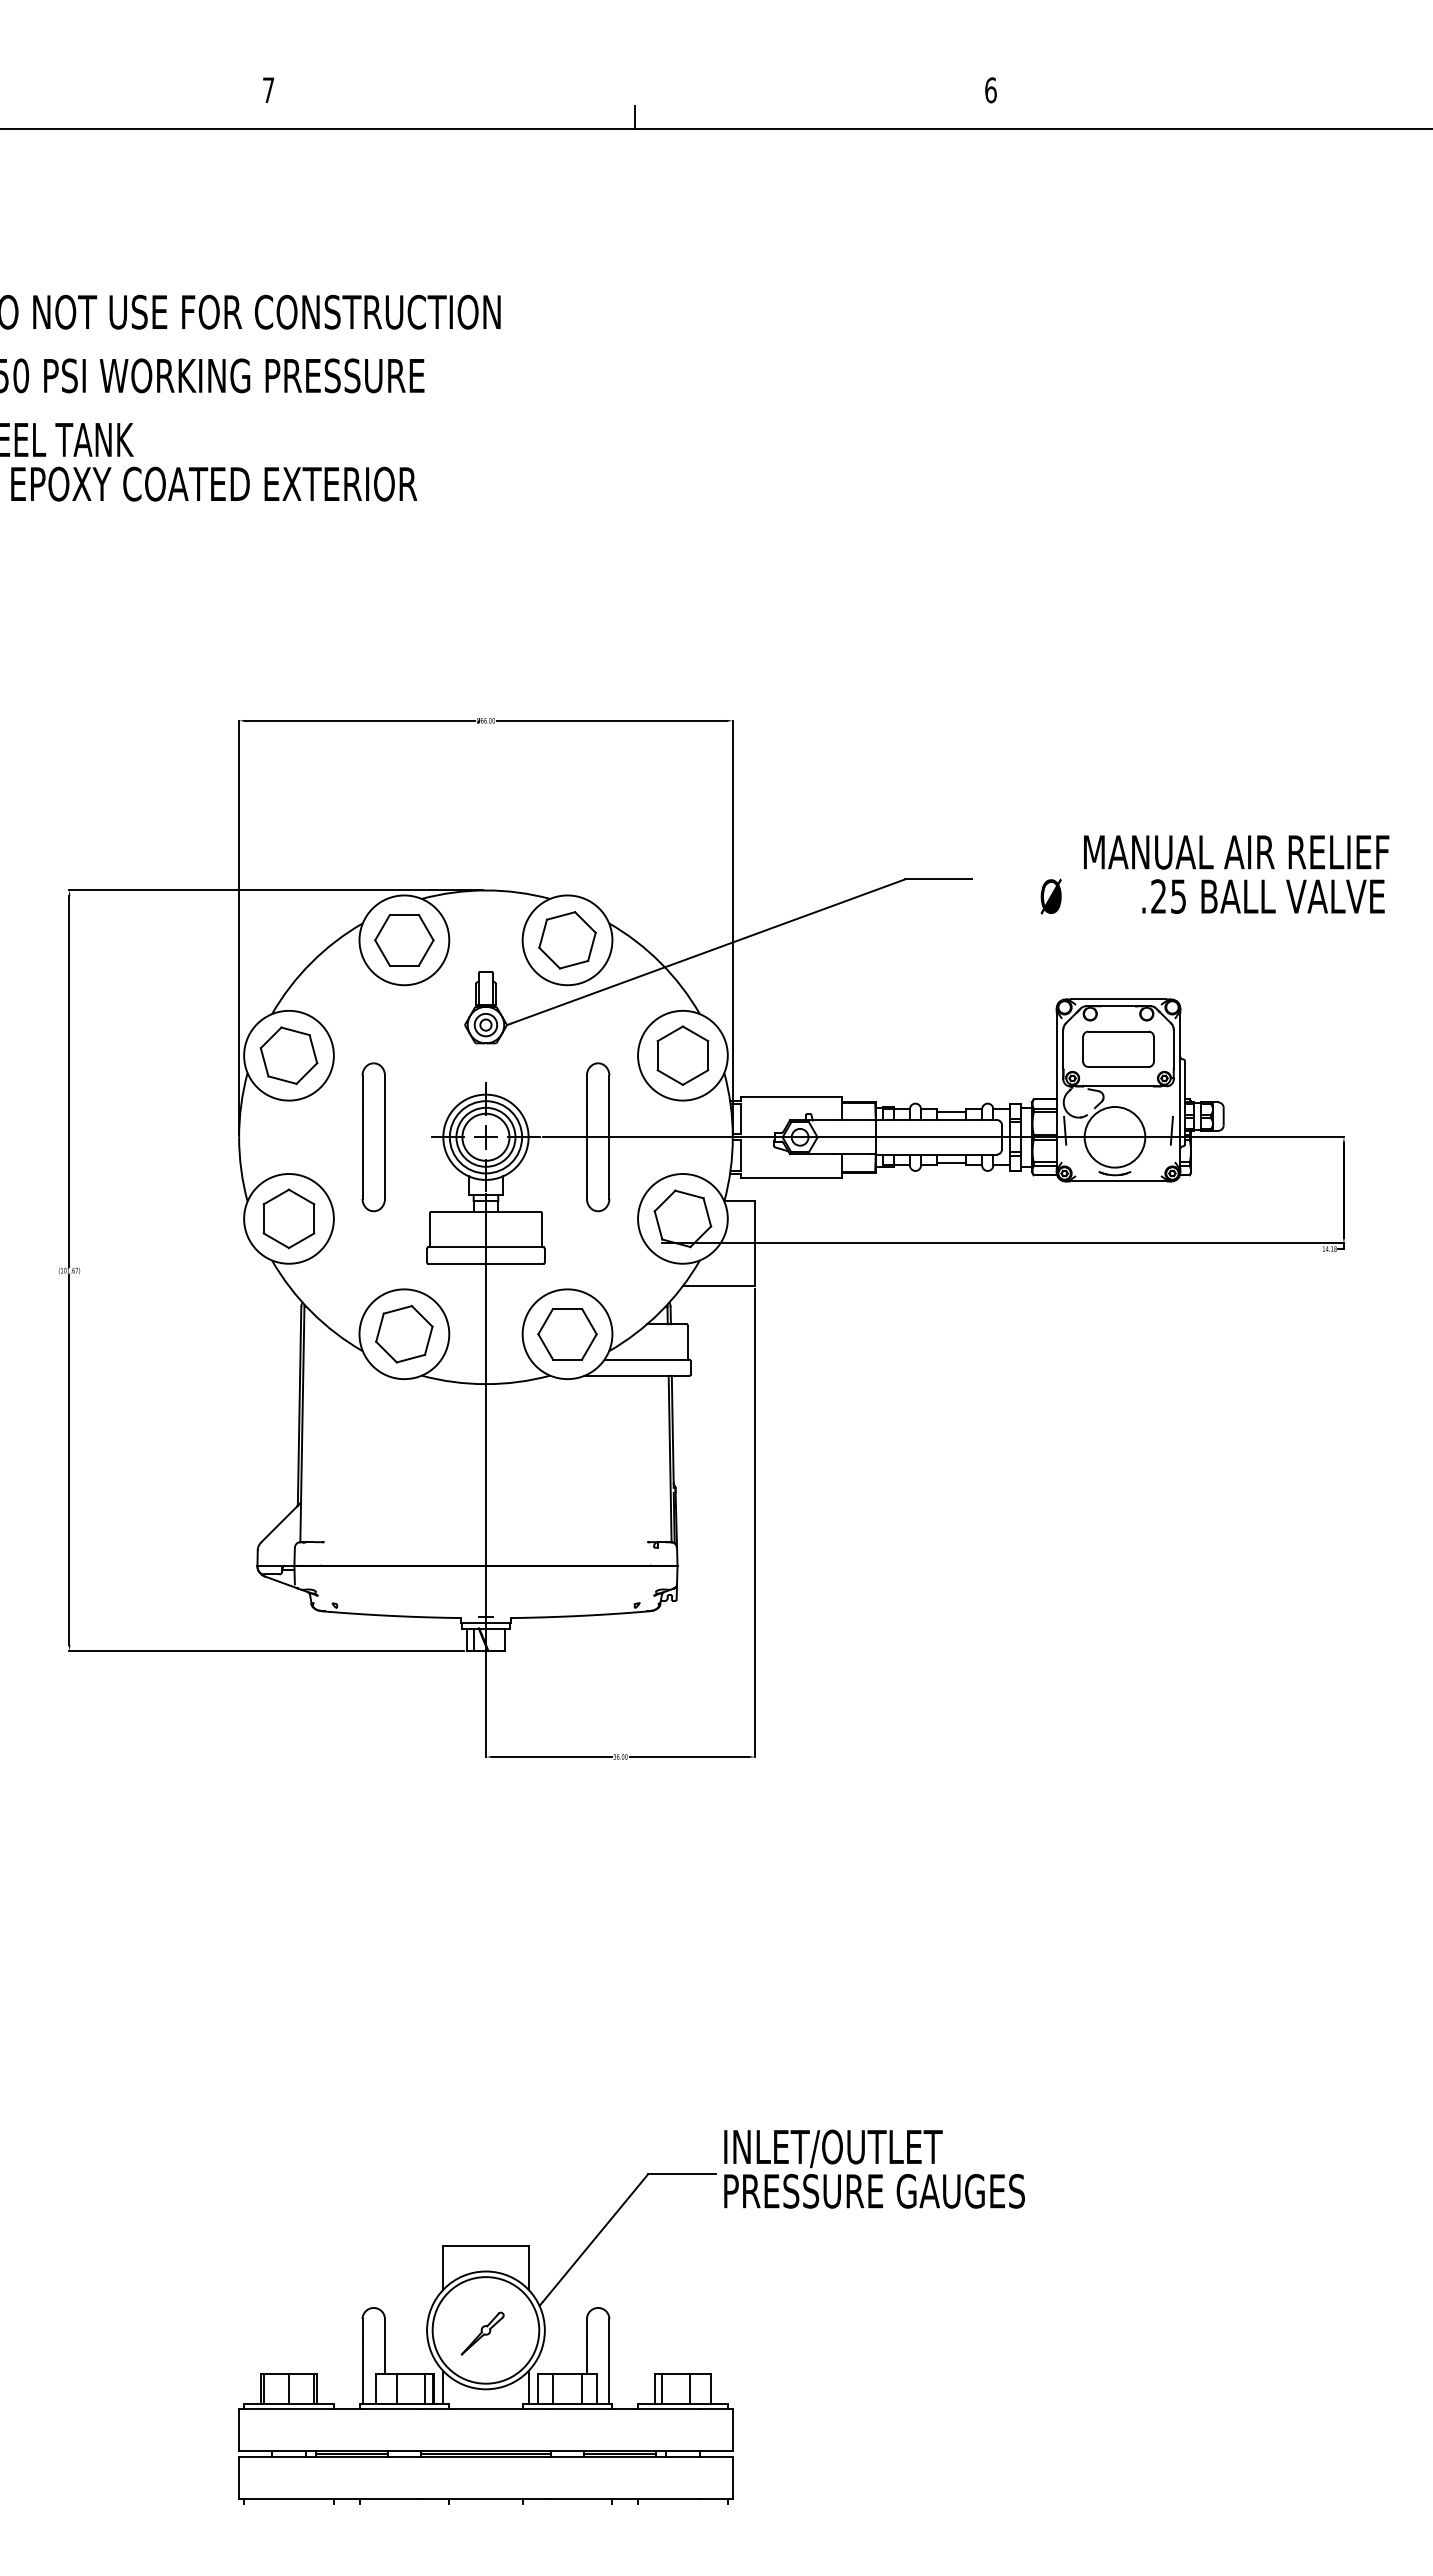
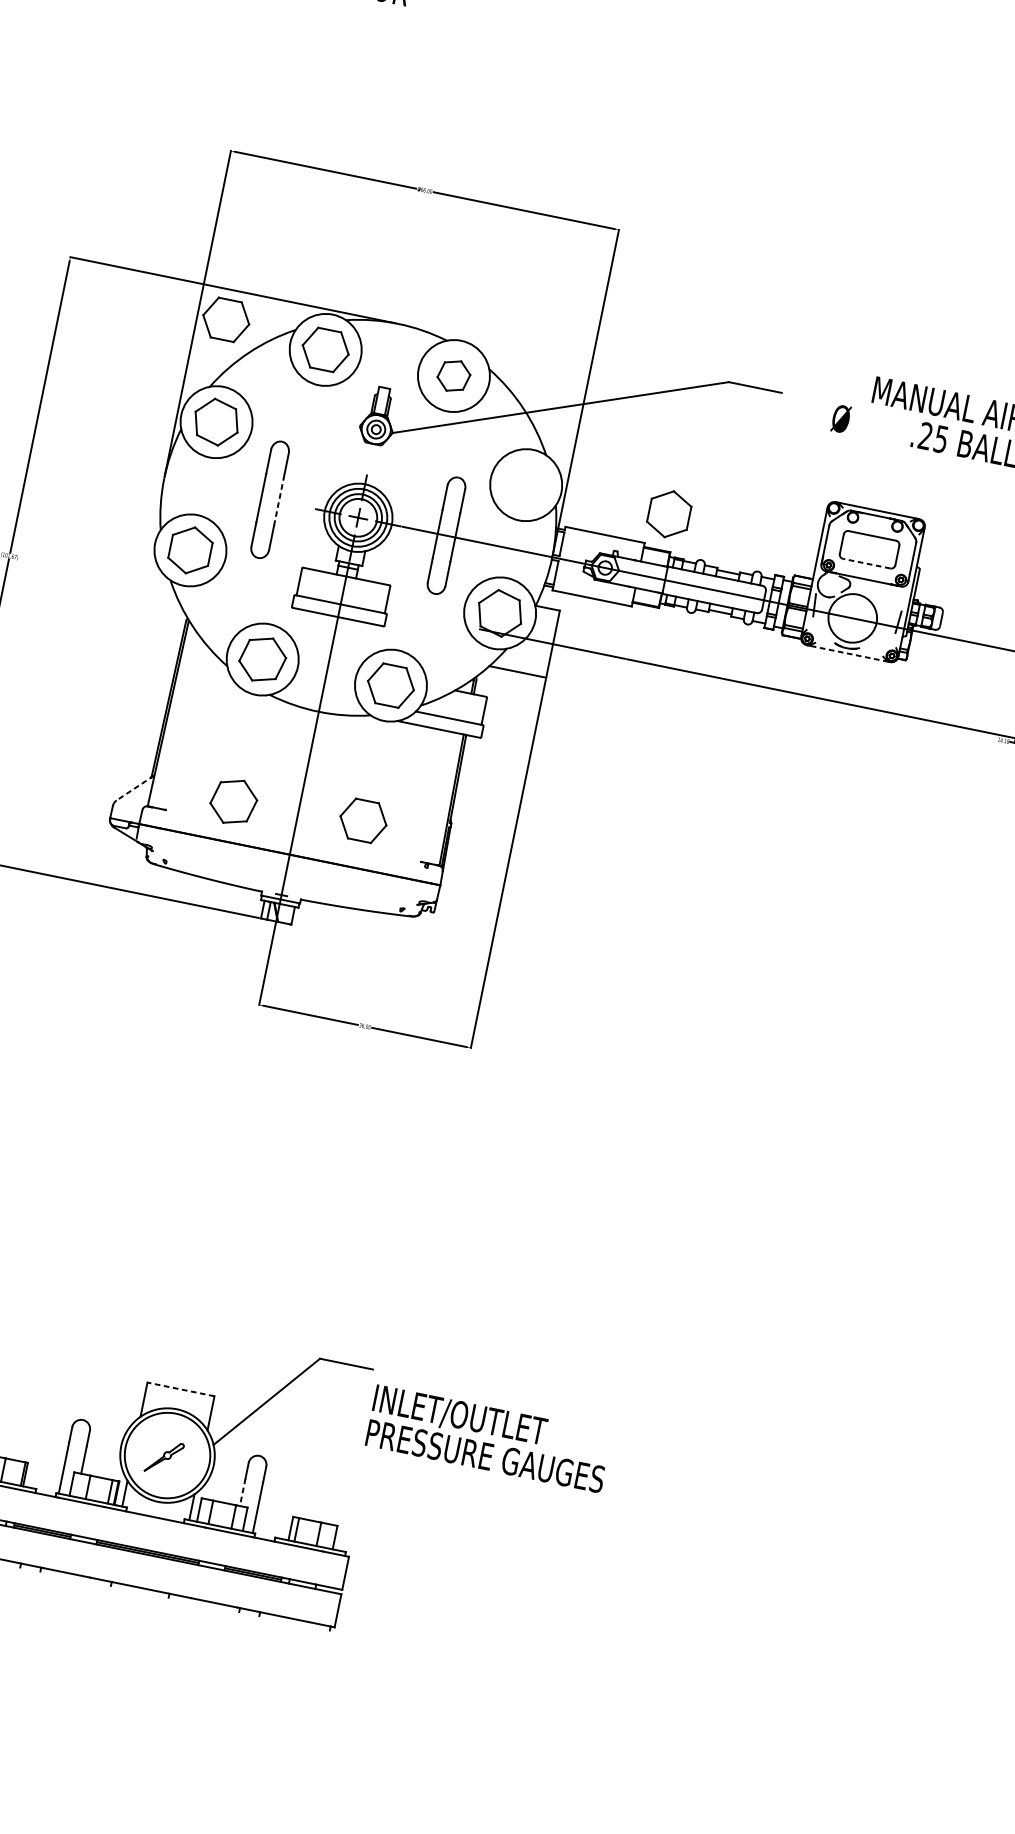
part: (275, 928) -> (226, 320), added
part: (567, 940) -> (453, 376), size x0.7
part: (682, 1055) -> (668, 514), moved
line: (1118, 1066) -> (866, 563), solid -> dashed
line: (384, 1137) -> (278, 501), solid -> dashed
line: (1118, 1181) -> (848, 653), solid -> dashed
part: (567, 1506) -> (363, 821), added
part: (404, 1515) -> (233, 802), added
line: (280, 1523) -> (135, 788), solid -> dashed
text: (874, 2168) -> (489, 1438), moved
line: (485, 2246) -> (180, 1389), solid -> dashed
line: (586, 2357) -> (242, 1492), solid -> dashed

